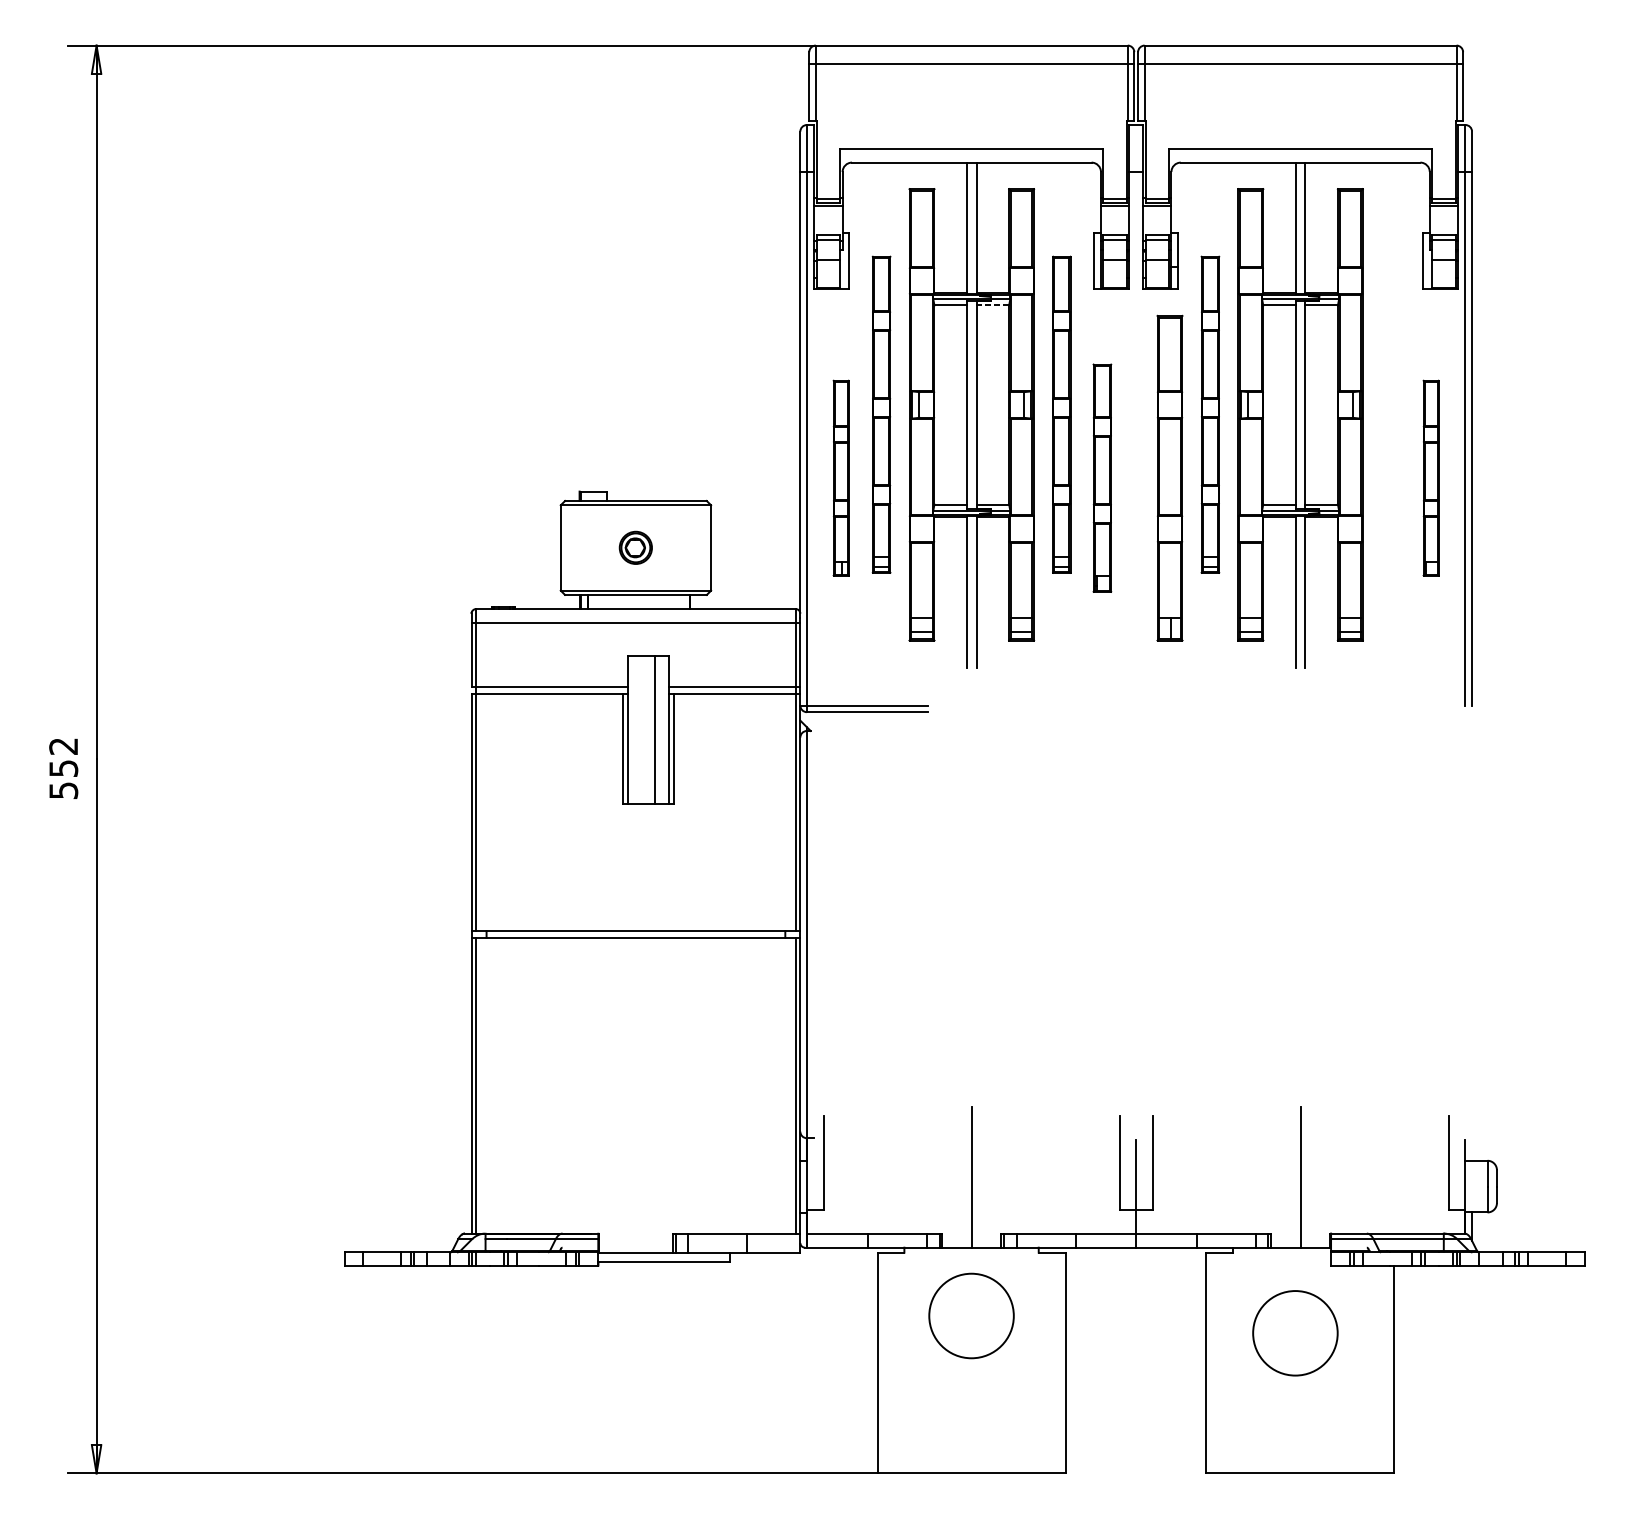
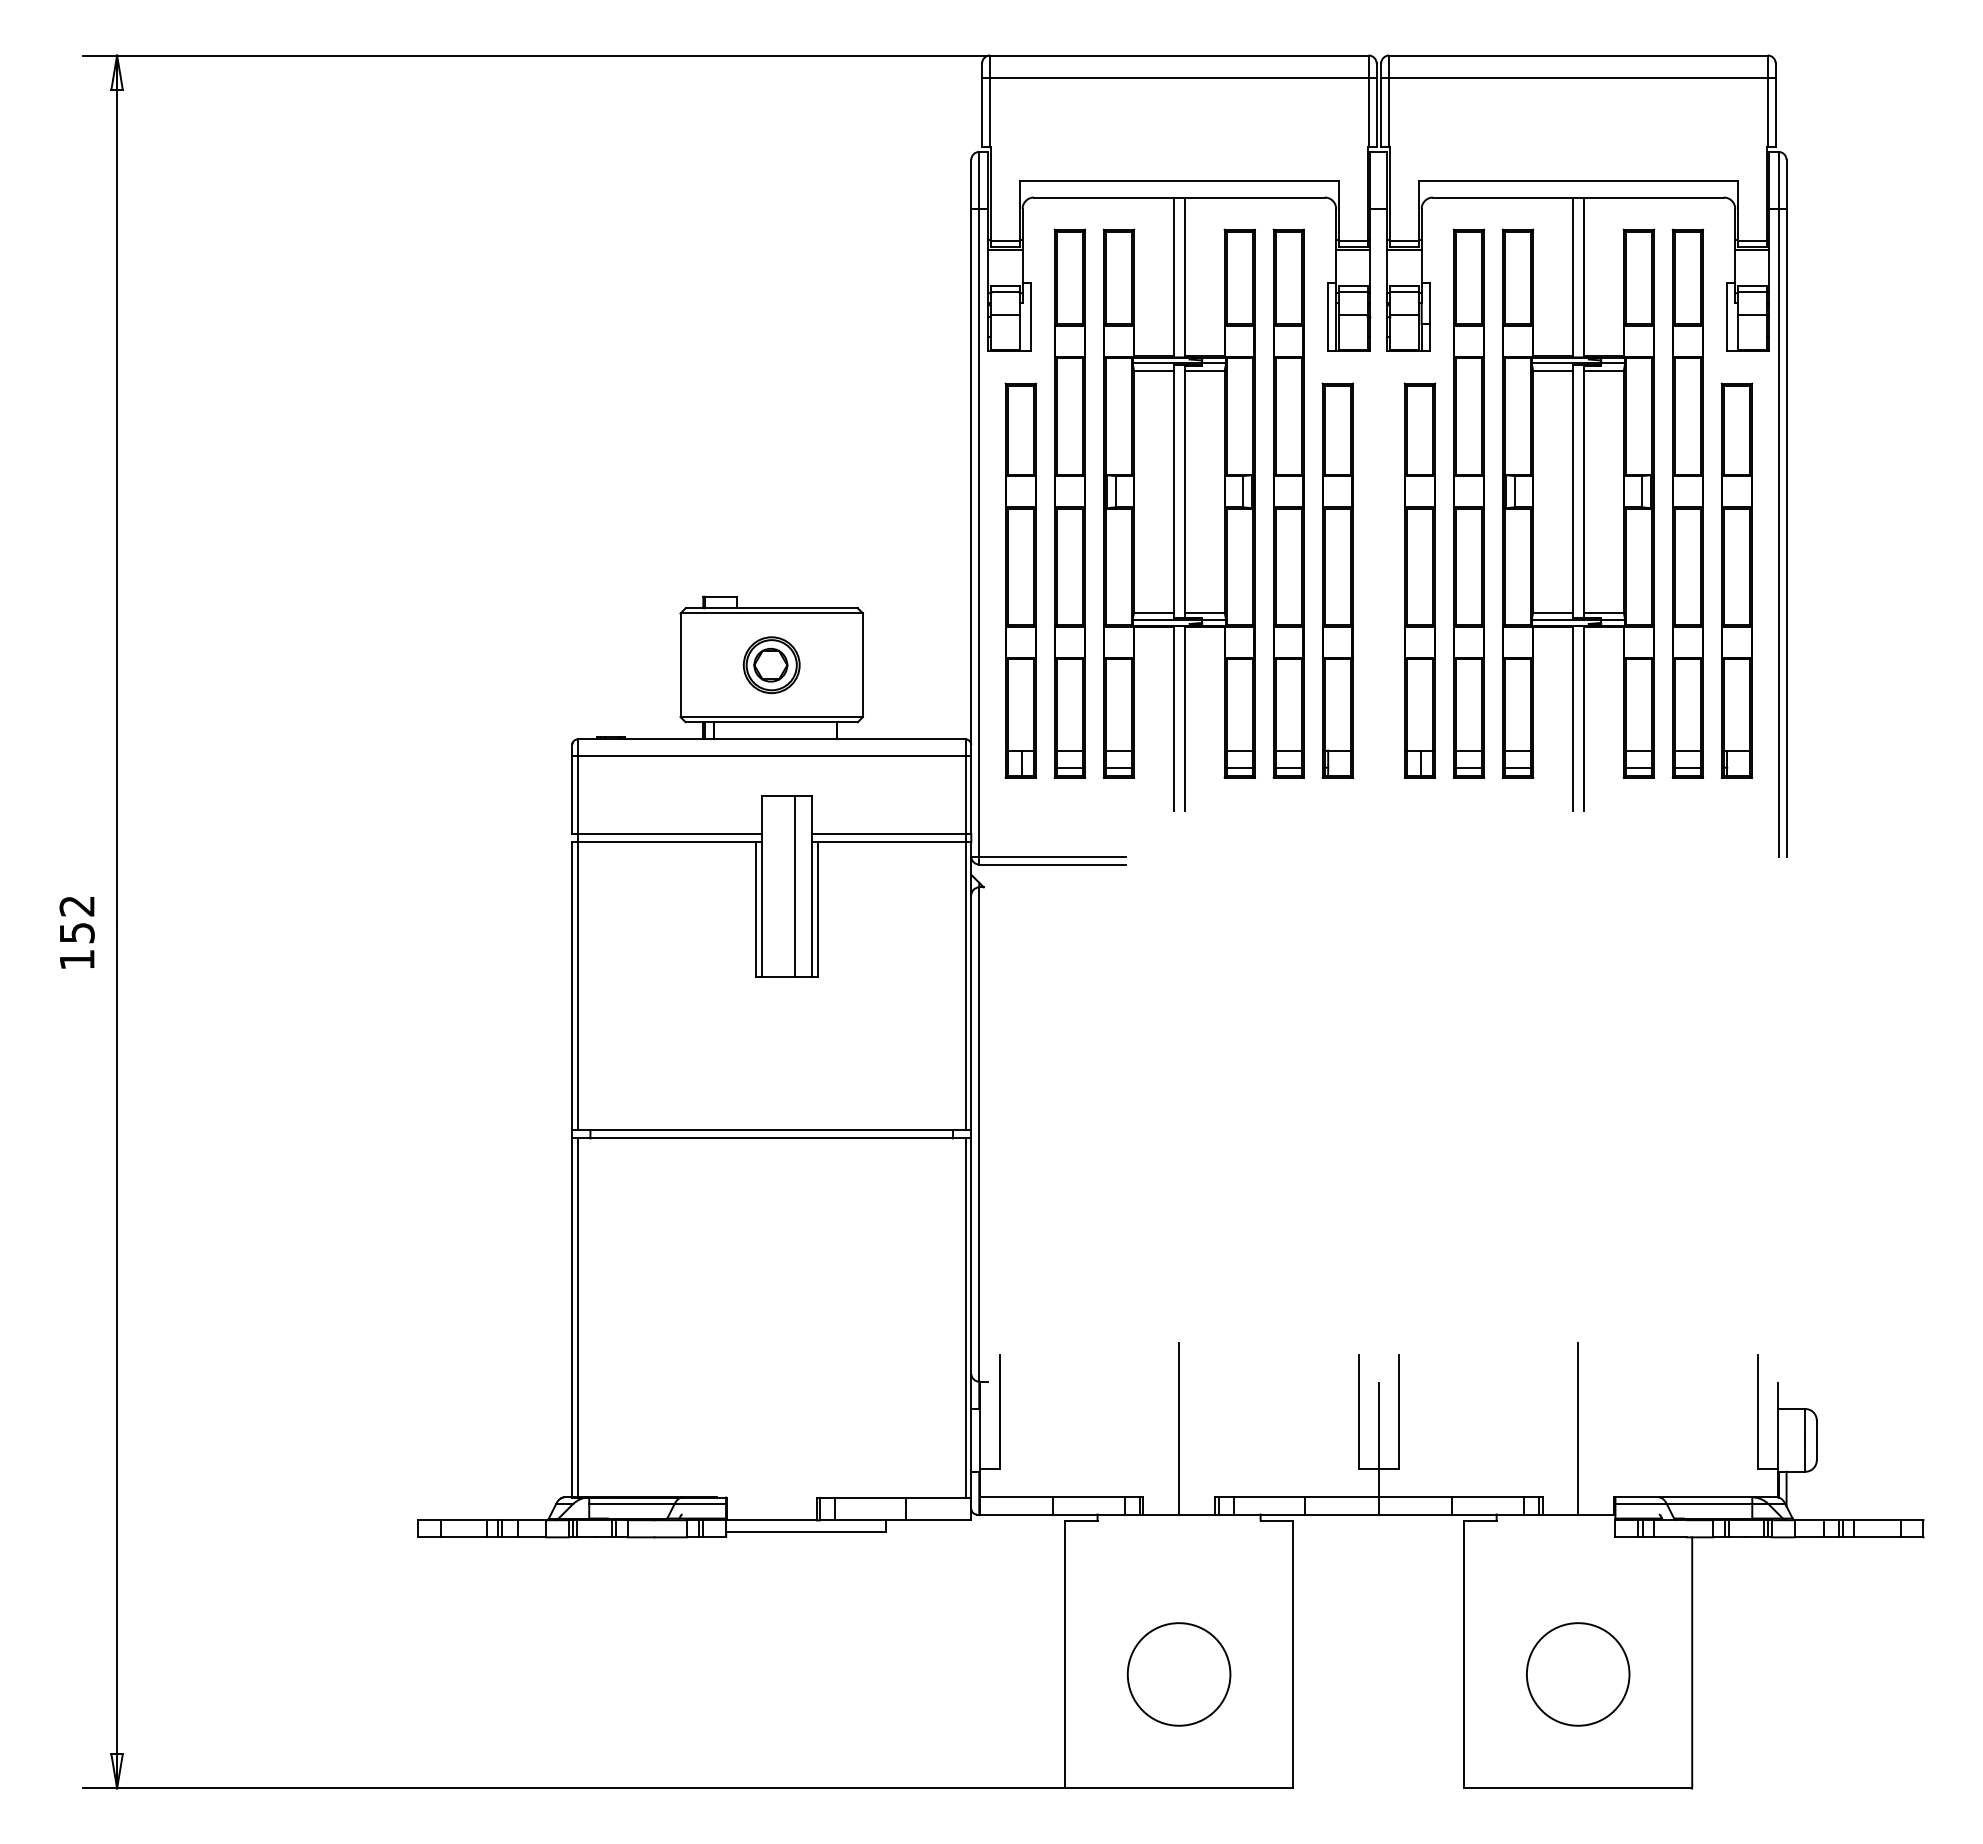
line: (992, 305) -> (1204, 370), dashed -> solid
part: (881, 414) -> (1069, 503), size x1.43
part: (1061, 414) -> (1288, 503), size x1.43
part: (1210, 414) -> (1468, 503), size x1.43
part: (1390, 414) -> (1687, 503), added
part: (840, 478) -> (1020, 580), size x1.67
part: (1102, 478) -> (1337, 580), size x1.43
part: (1430, 478) -> (1736, 580), size x1.67
part: (635, 547) -> (771, 664), size x1.43
text: (63, 790) -> (77, 959), 552 -> 152
circle: (971, 1316) -> (1178, 1674), moved
circle: (1295, 1333) -> (1578, 1674), moved

